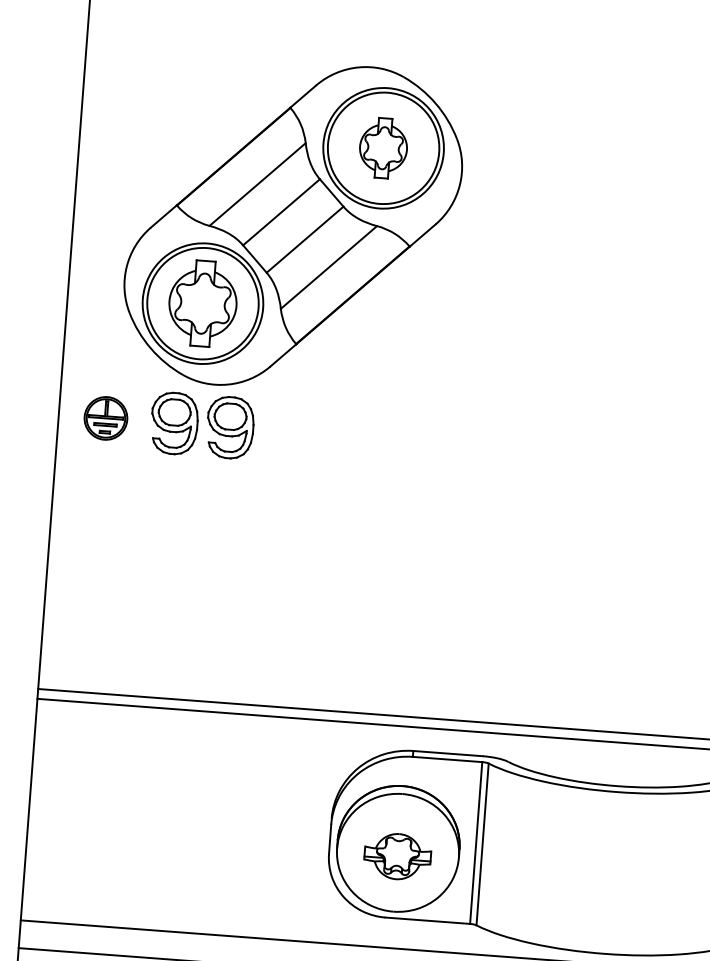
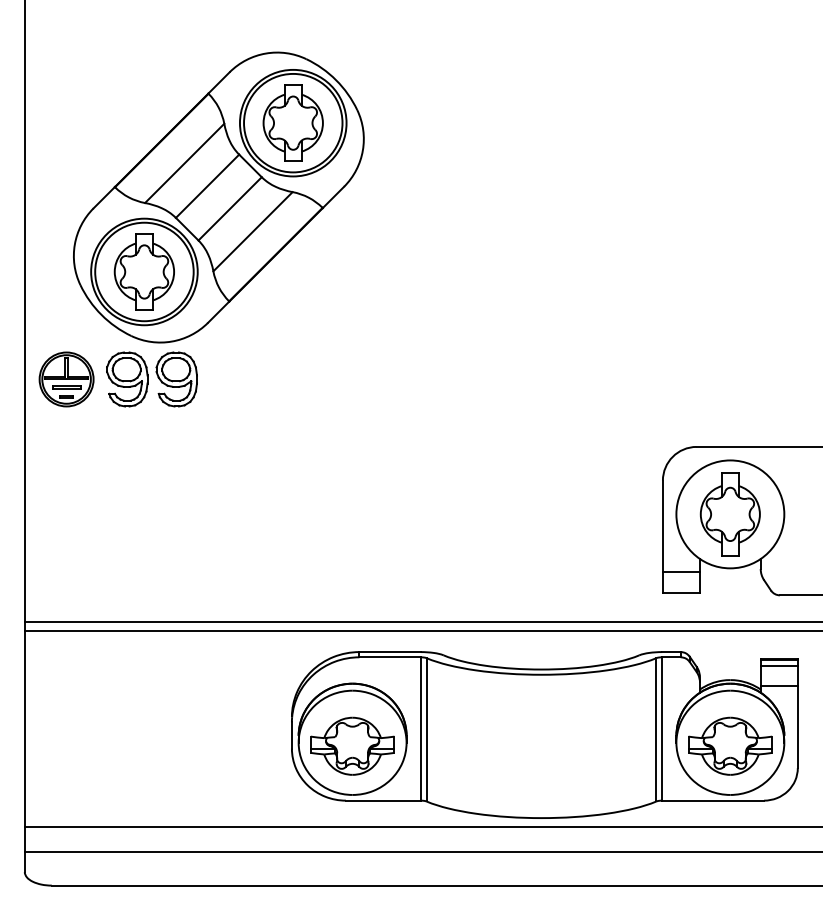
part: (382, 147) -> (292, 122), size x1.43
part: (105, 418) -> (66, 379), size x1.43
part: (397, 855) -> (352, 745), size x1.43

